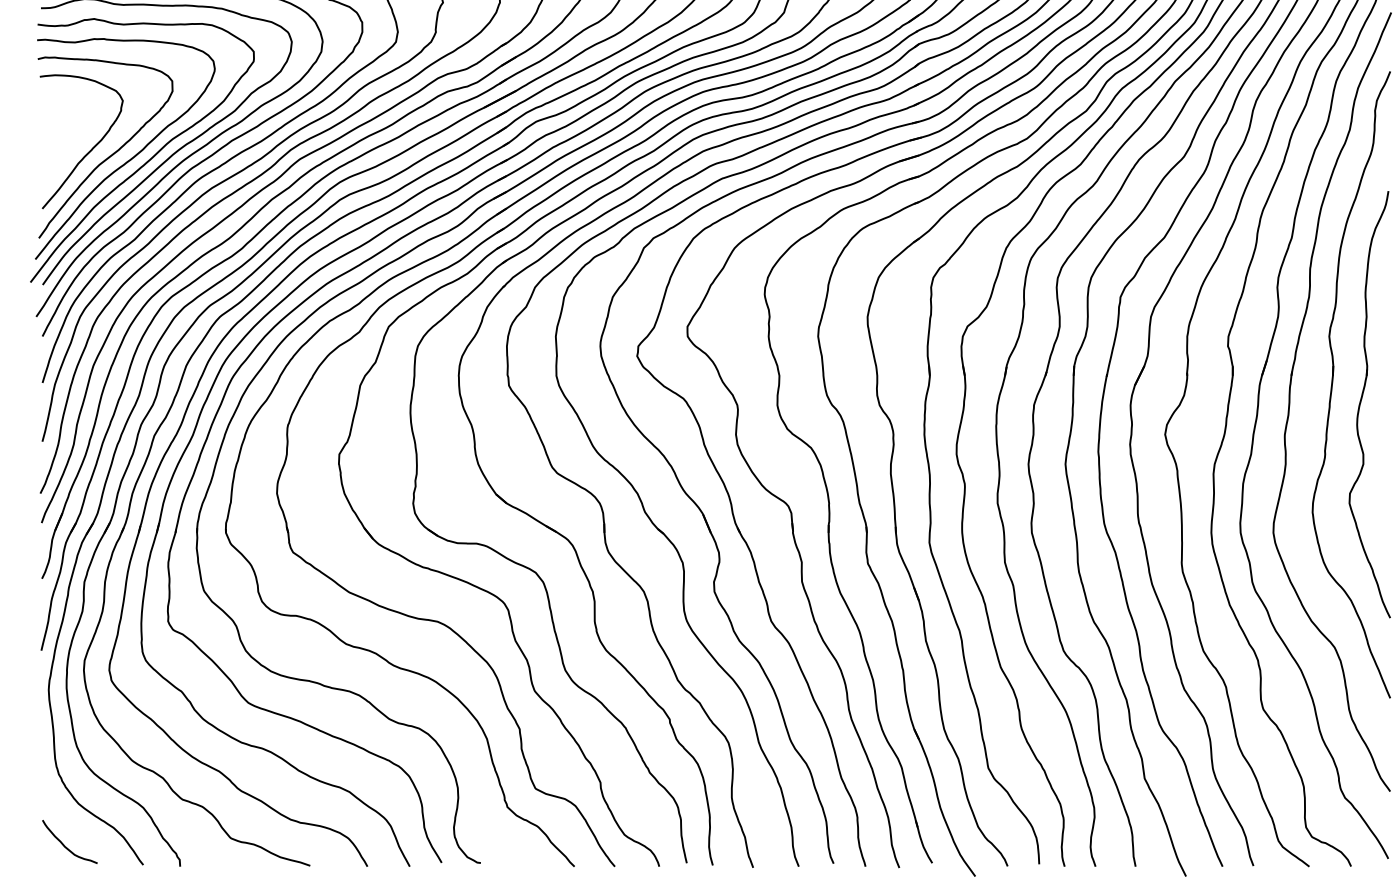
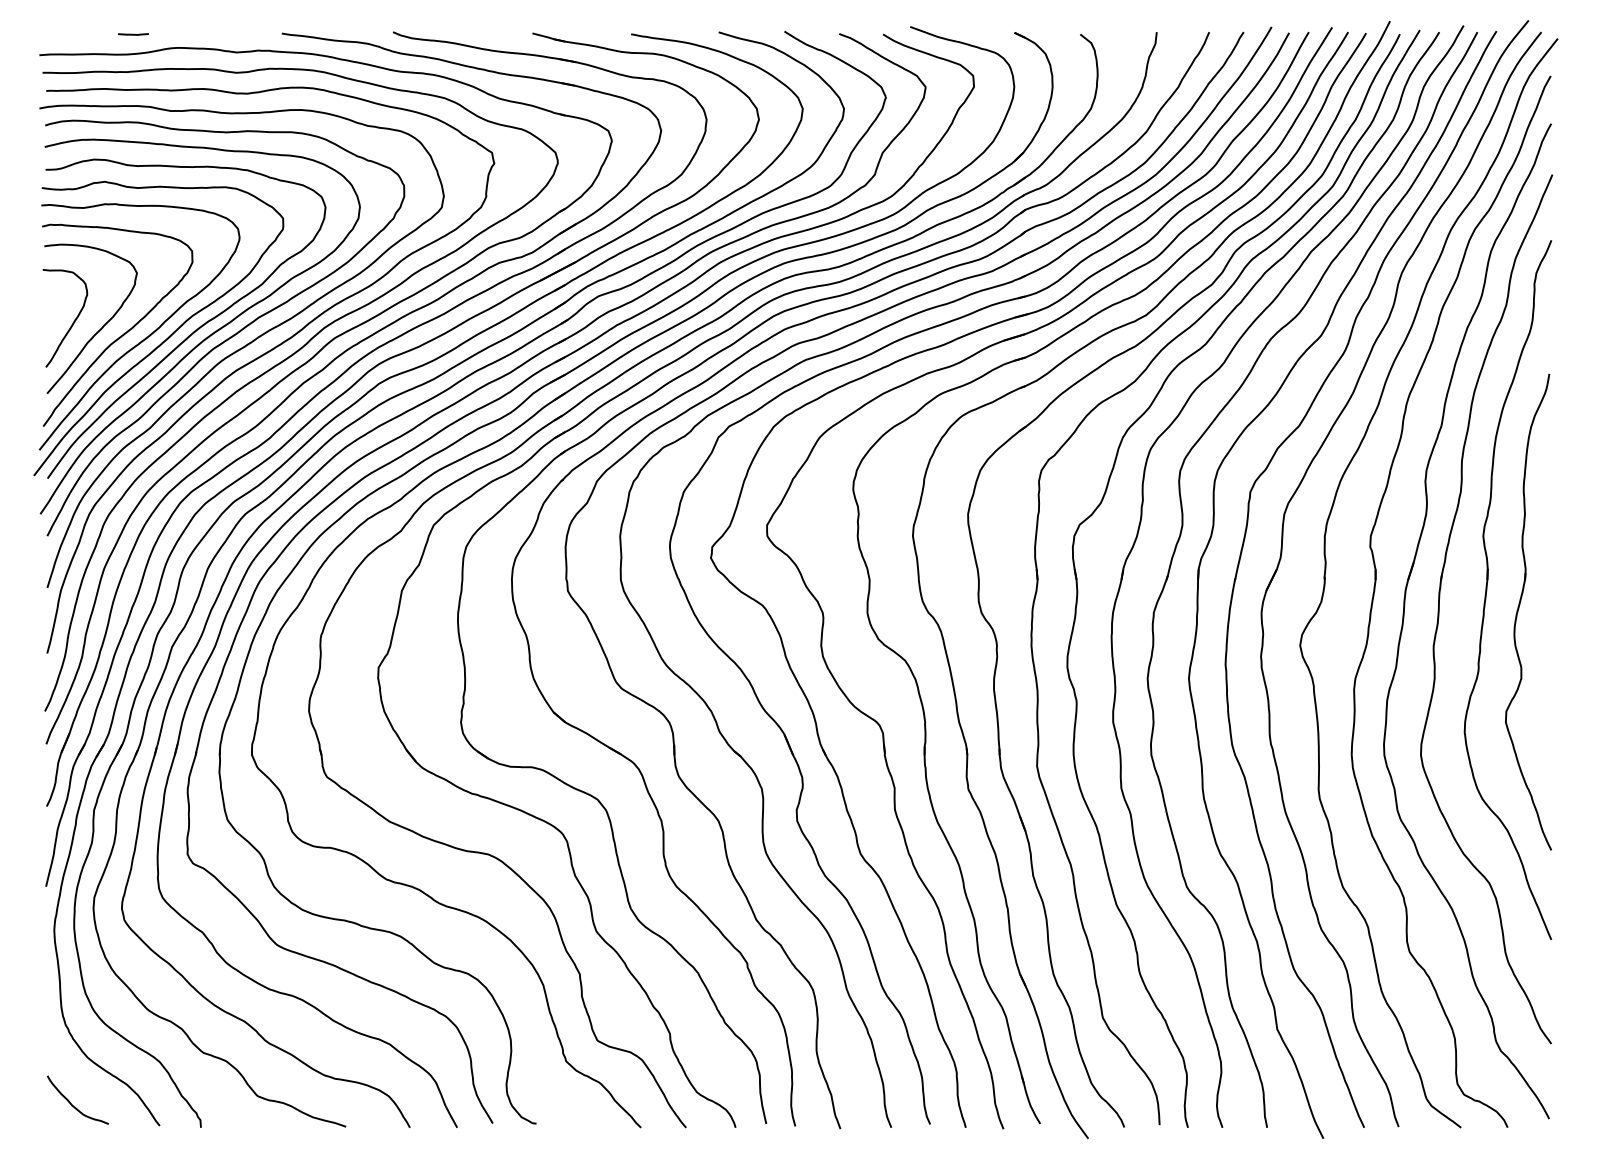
curve: (65, 145) -> (72, 322), added

